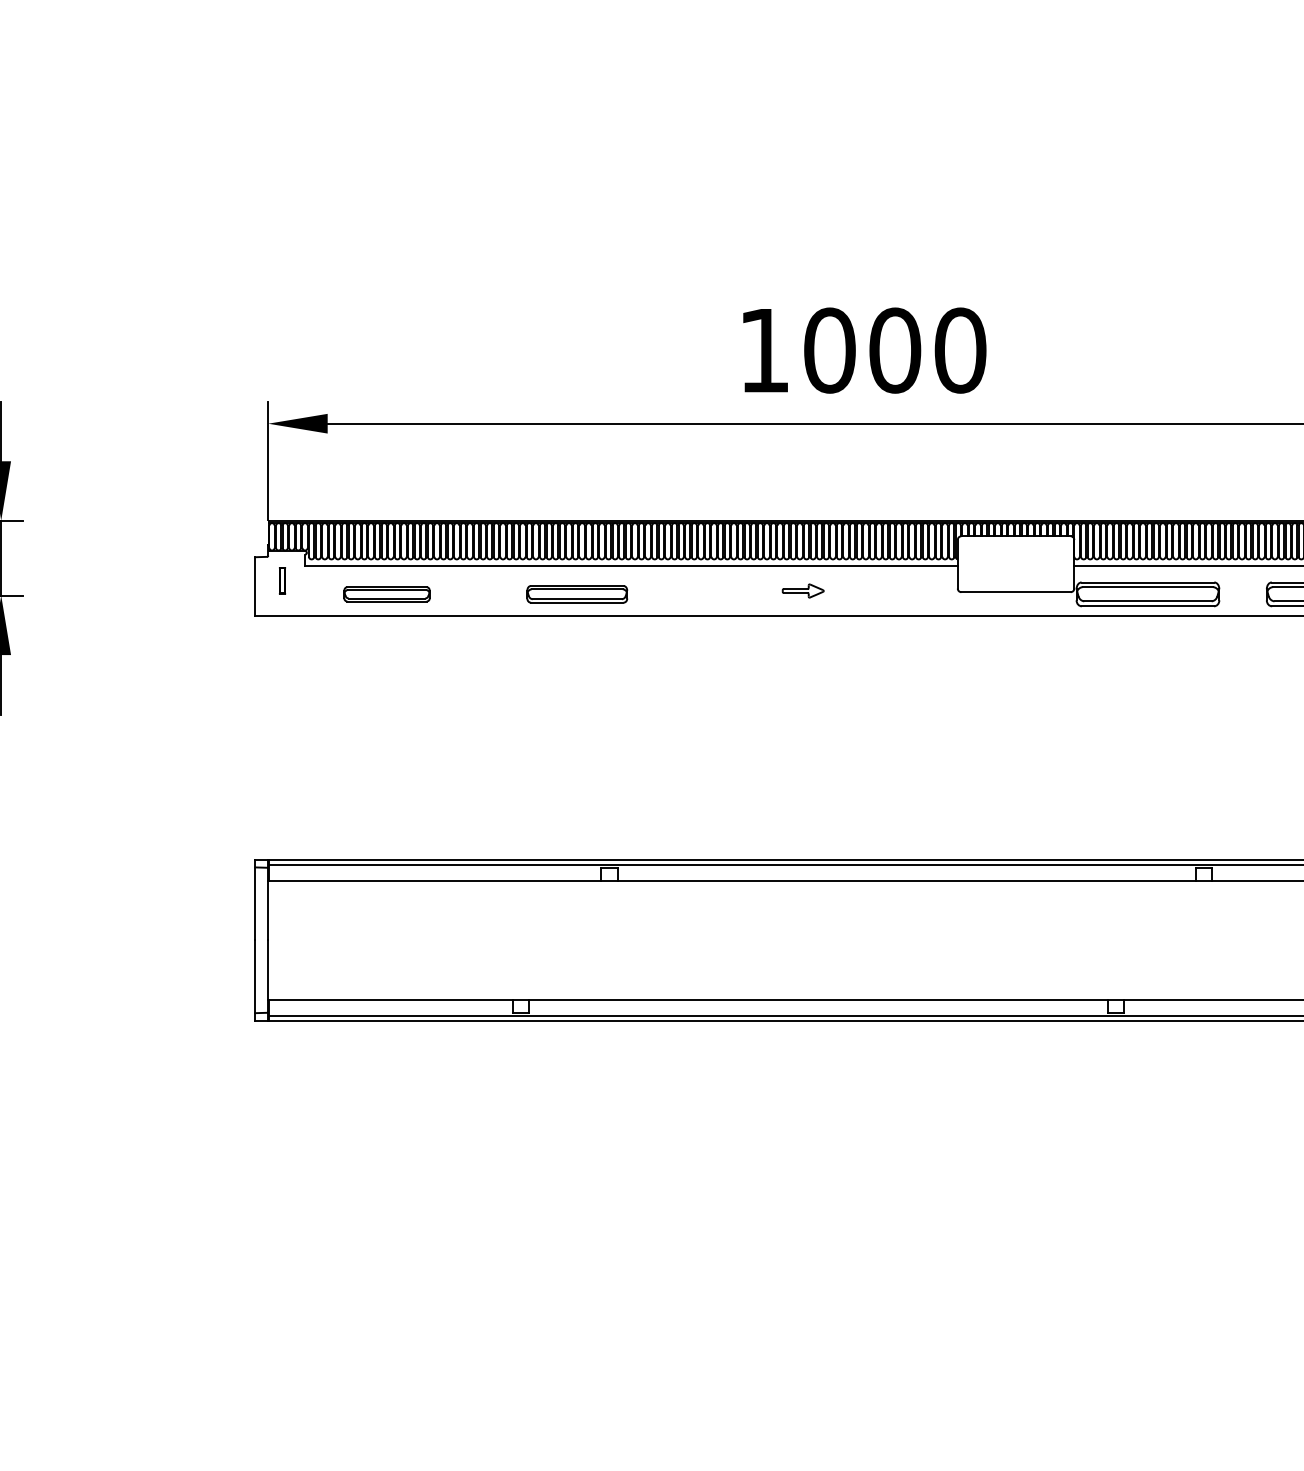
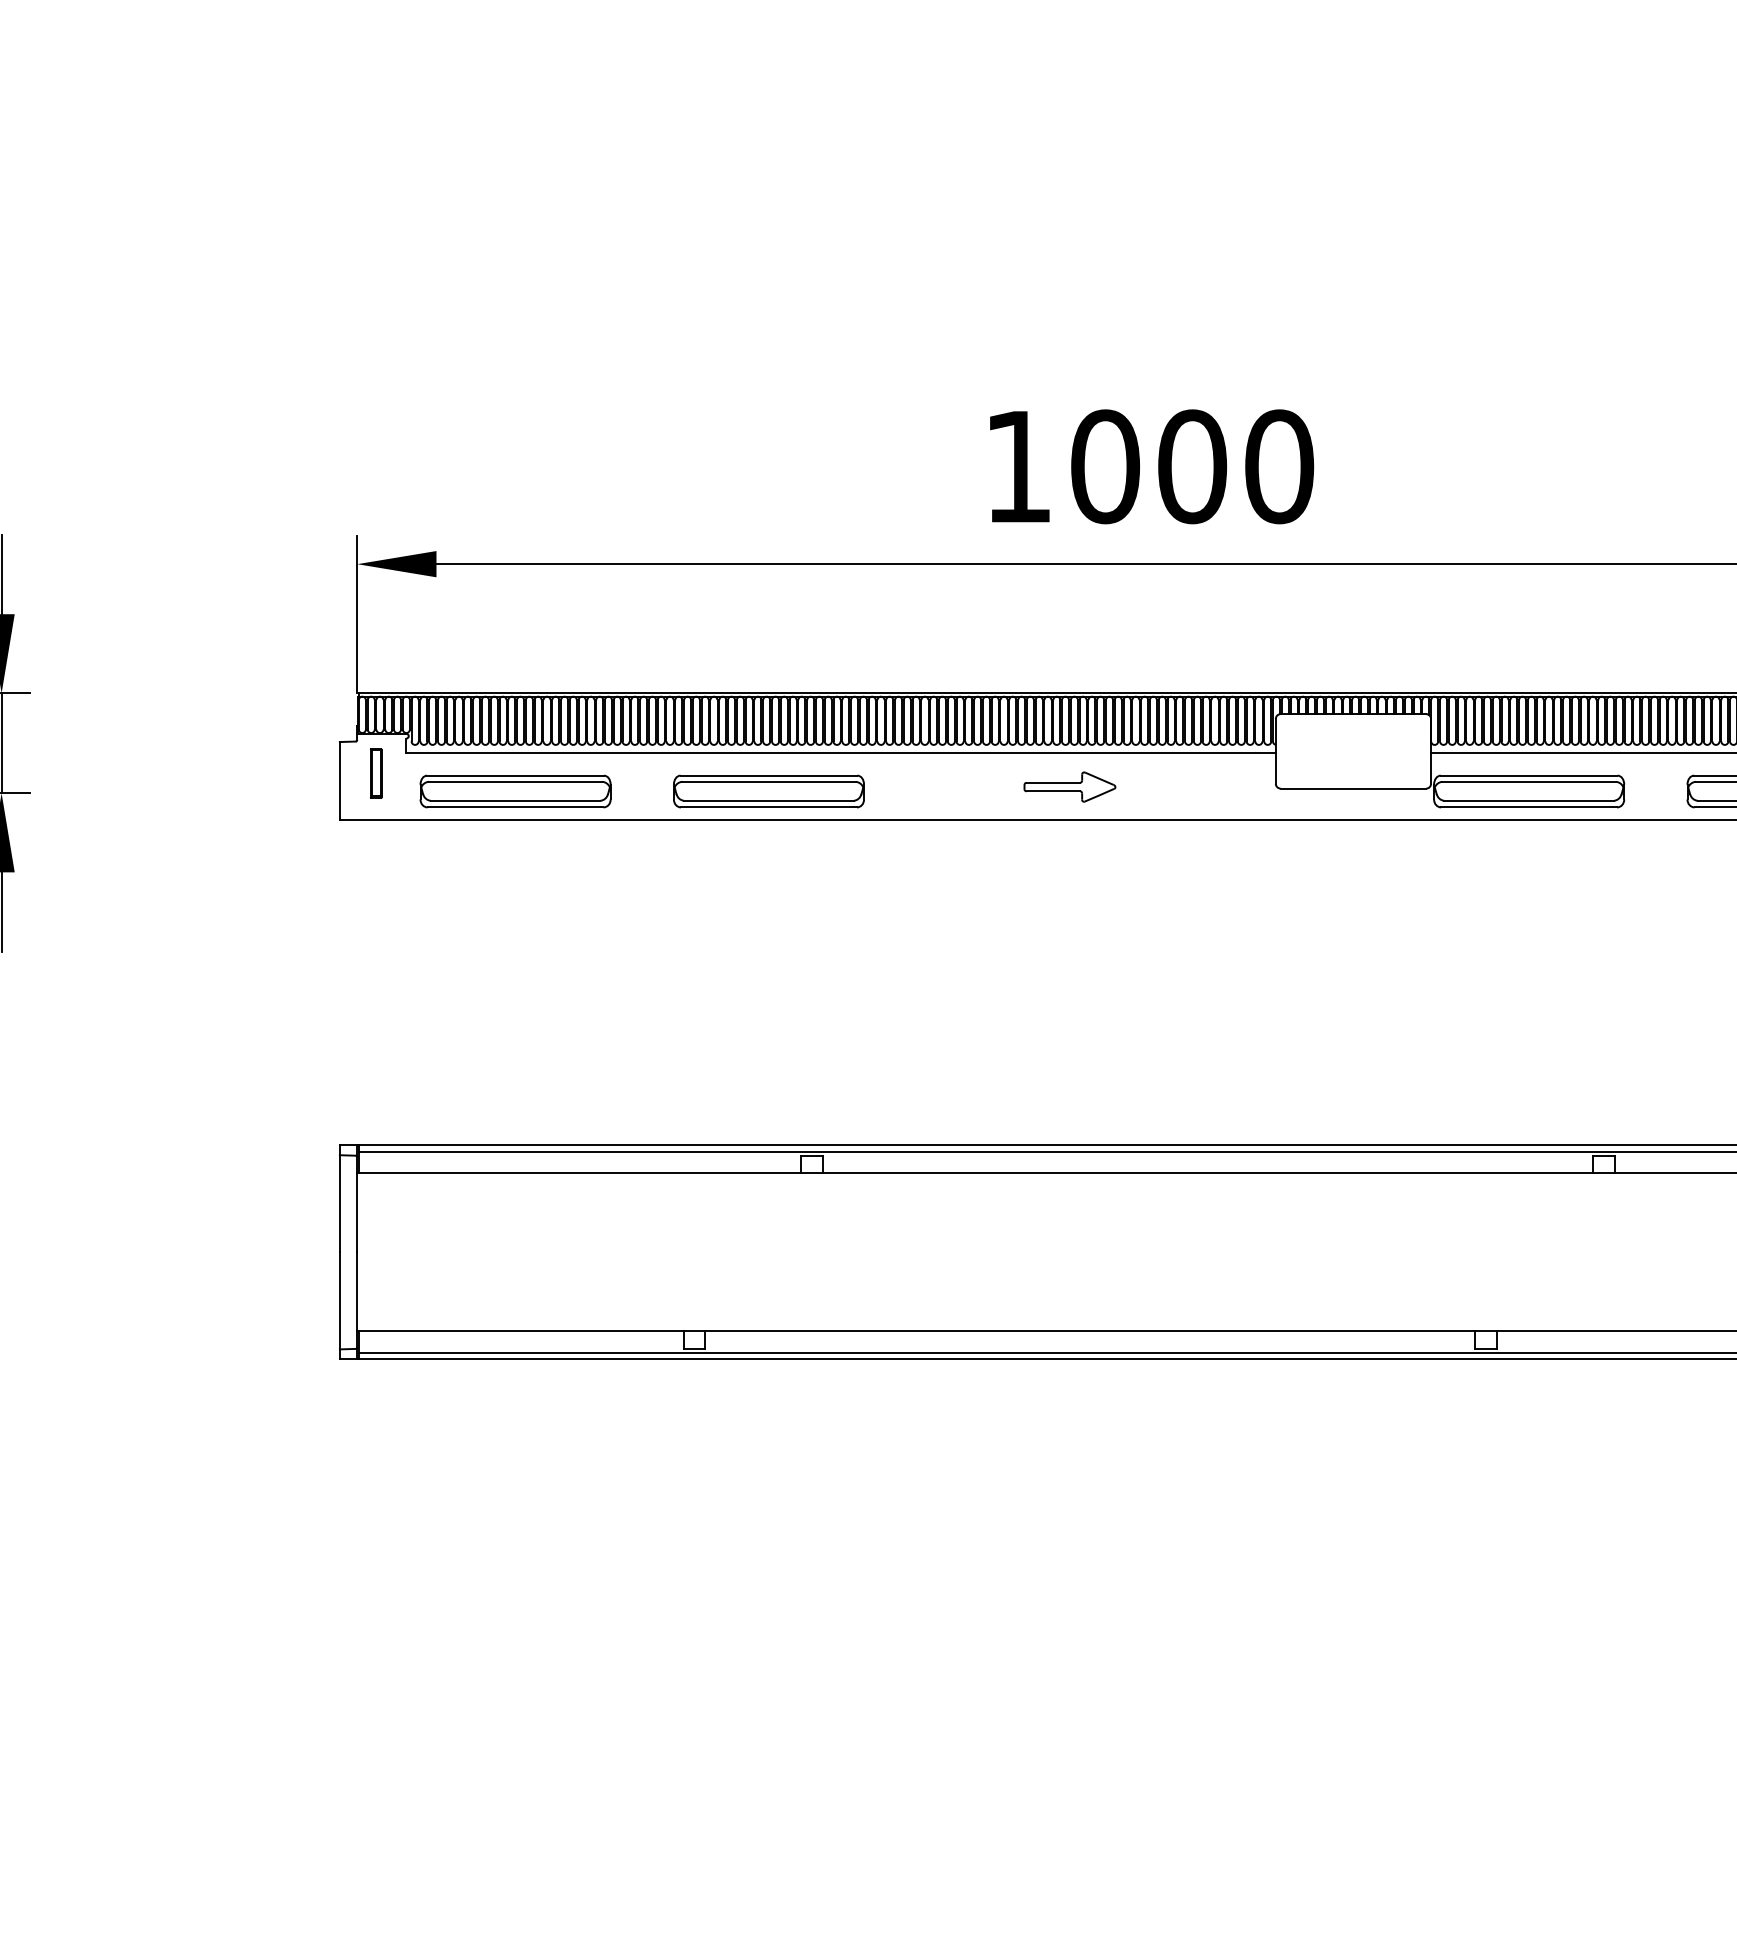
part: (282, 580) -> (376, 773), size x1.43
part: (802, 590) -> (1069, 786), size x1.67
part: (387, 594) -> (515, 791), size x1.67
part: (576, 594) -> (768, 791), size x1.43

